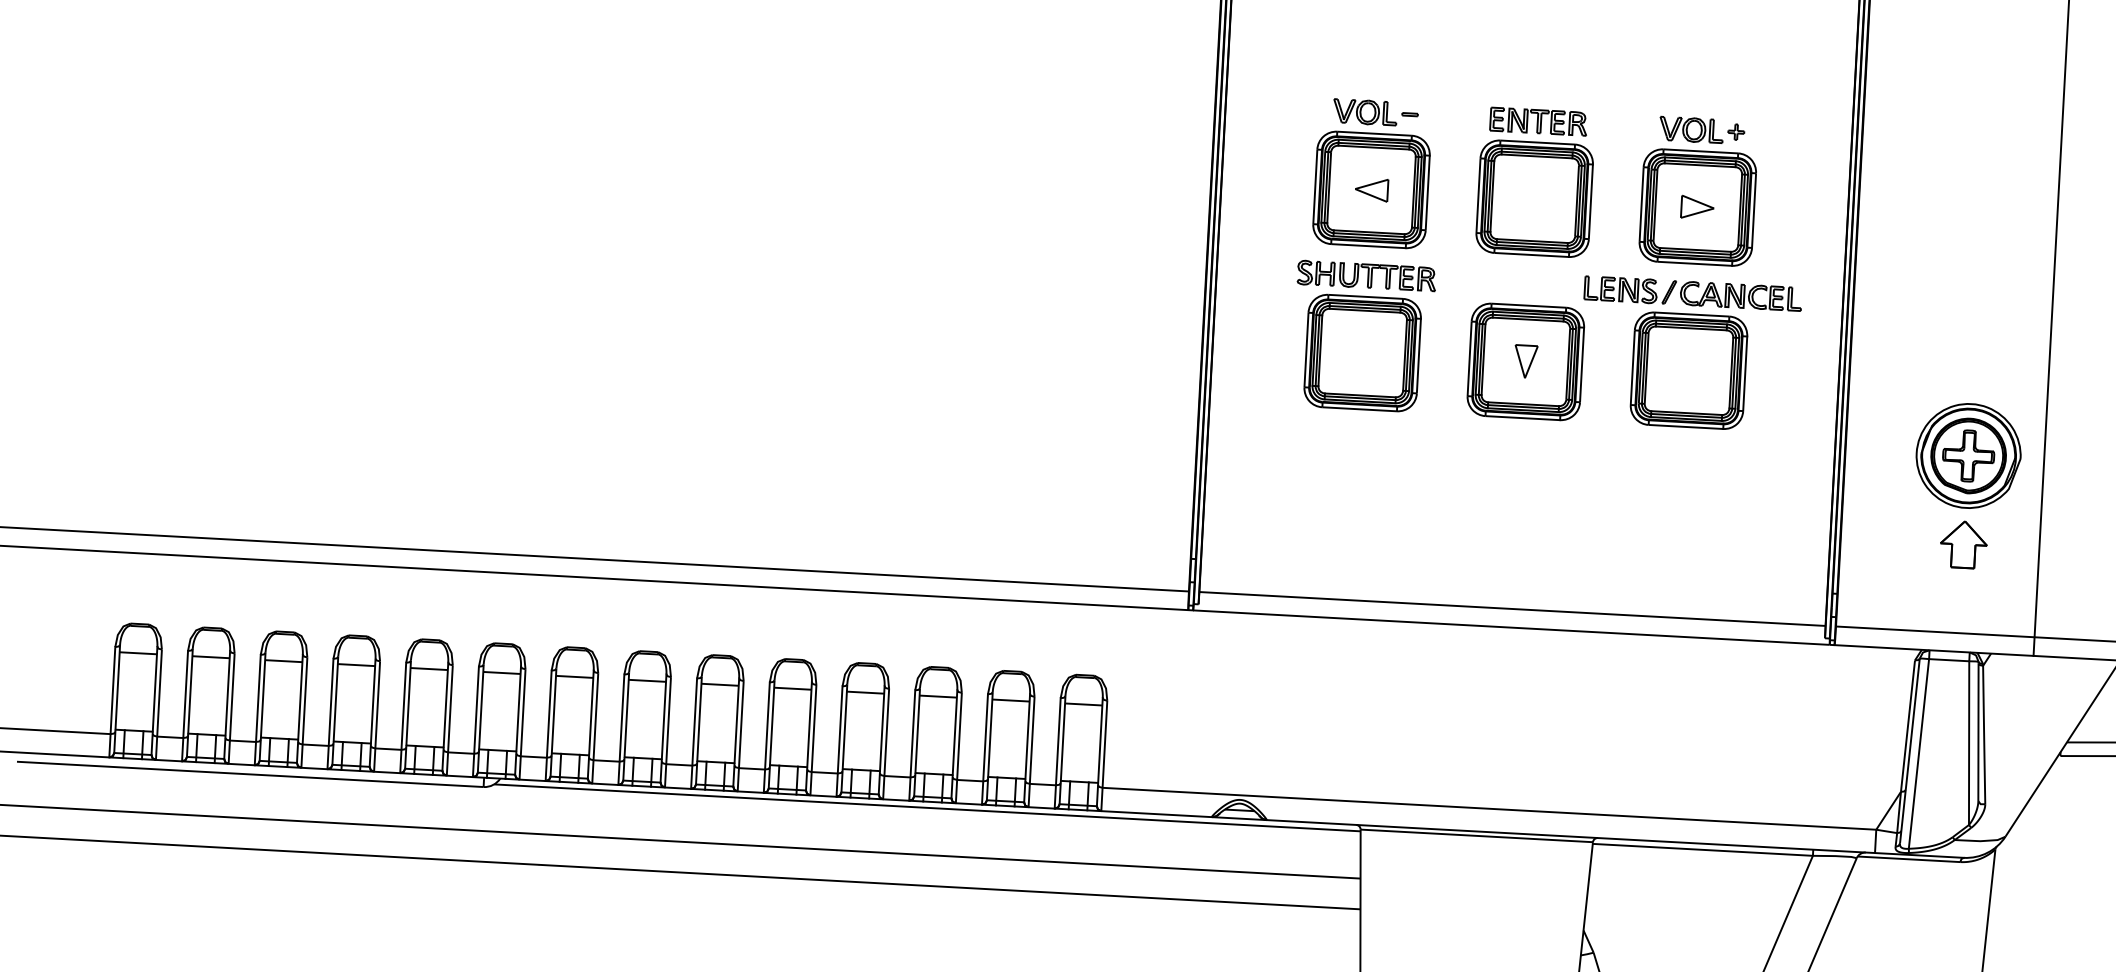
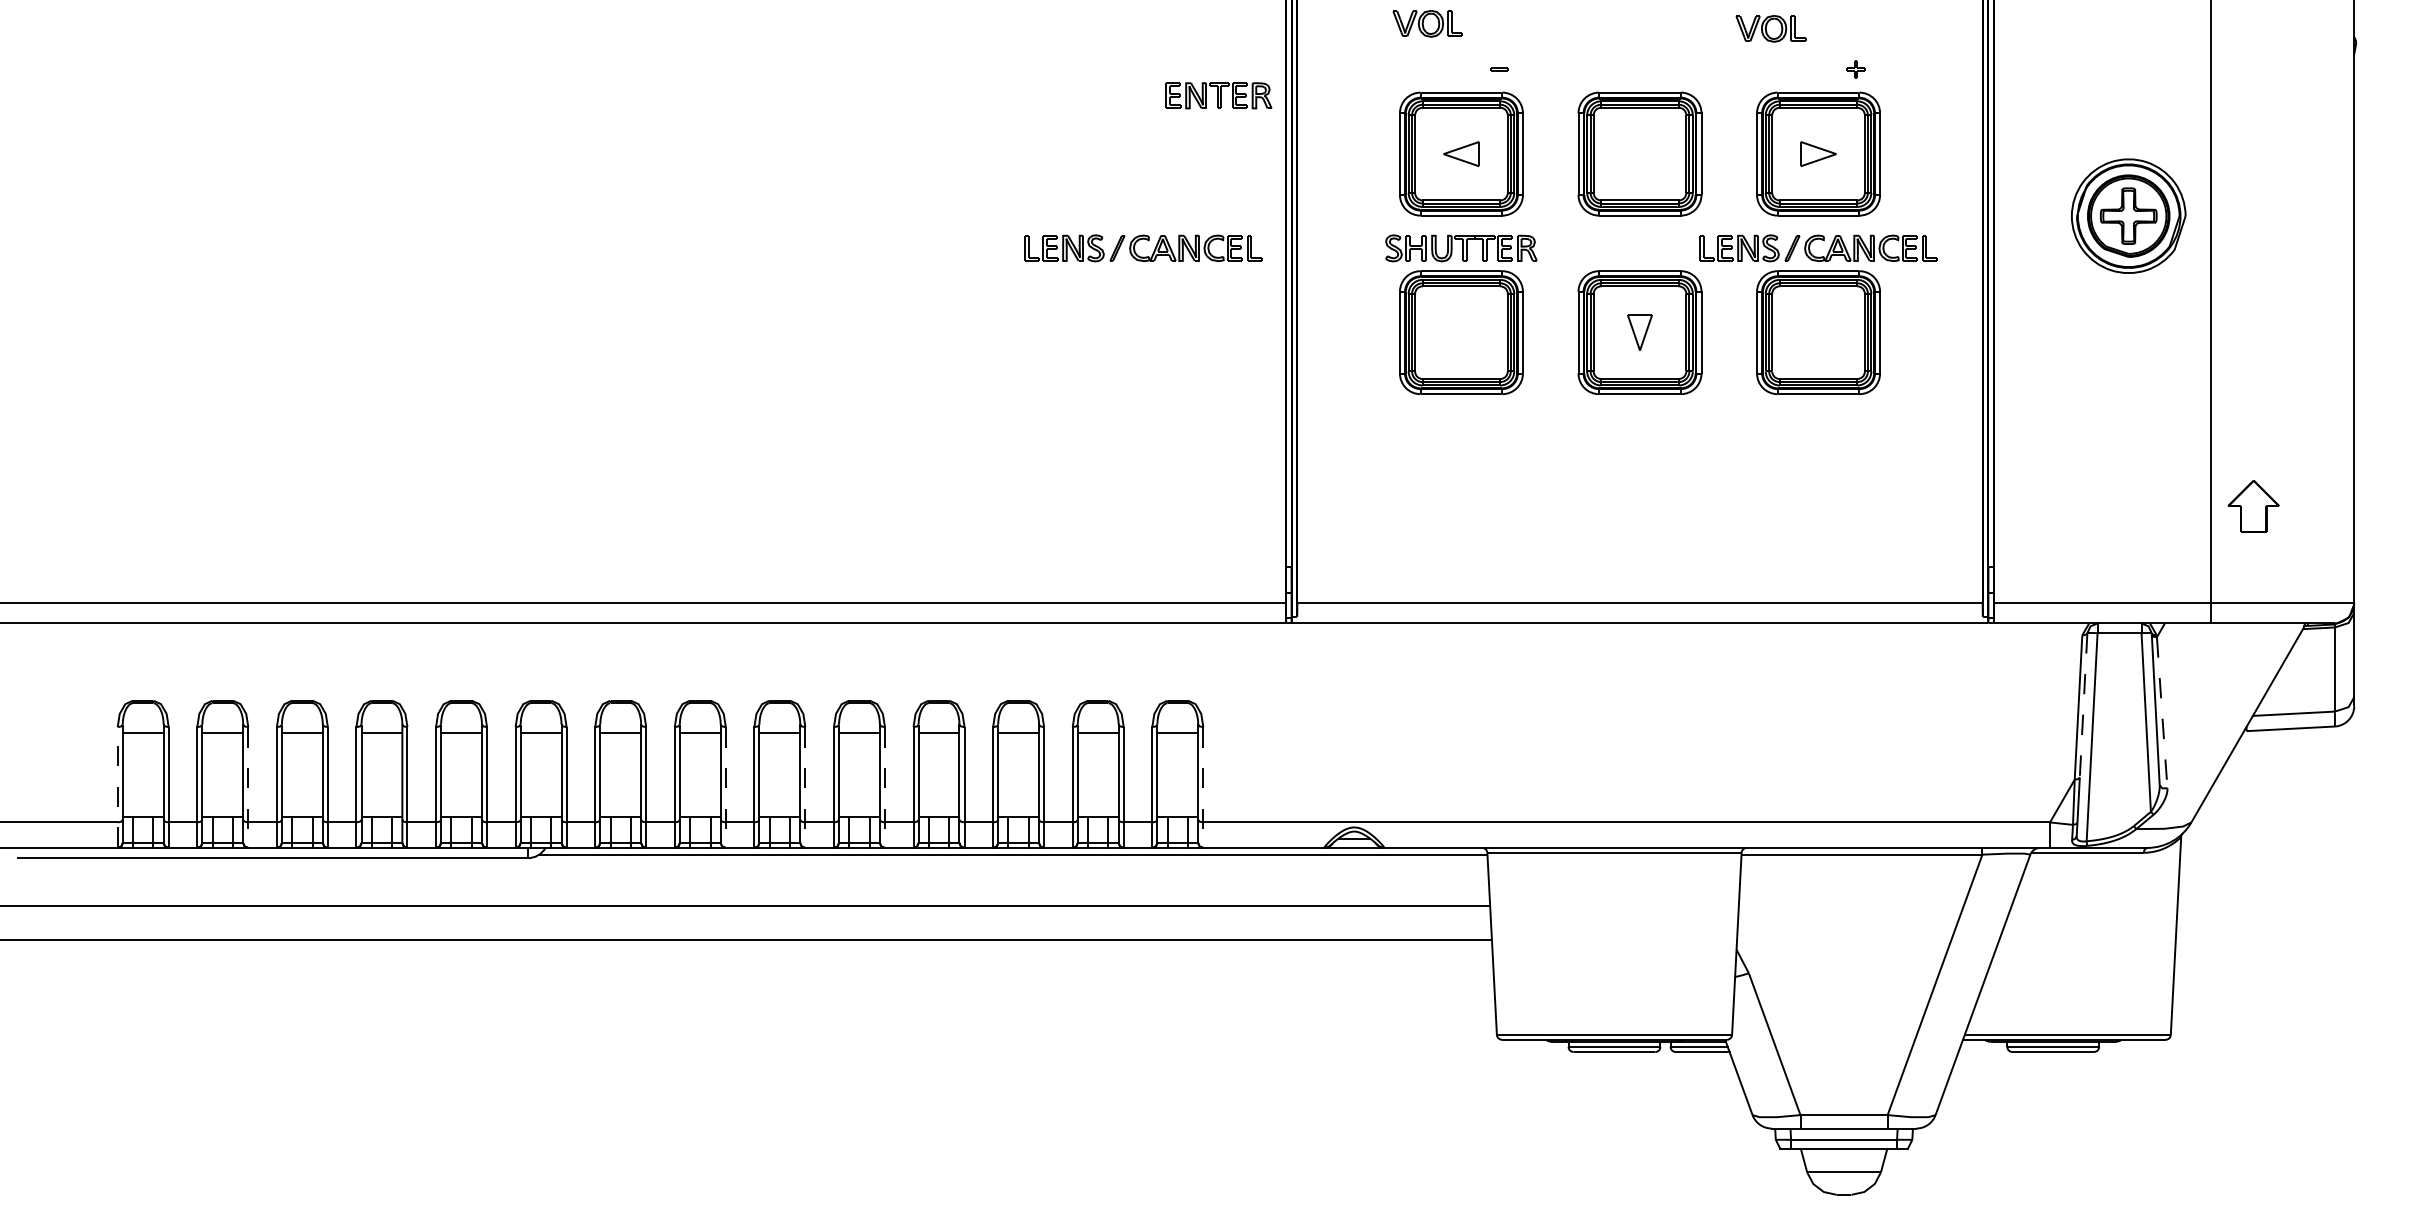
part: (1364, 112) -> (1427, 23), moved
part: (1538, 121) -> (1218, 95), moved
part: (1691, 129) -> (1770, 28), moved
part: (1068, 260) -> (1135, 249), added
part: (1968, 455) -> (2128, 215), moved
part: (1963, 544) -> (2253, 506), moved
line: (112, 702) -> (117, 787), solid -> dashed
line: (231, 709) -> (248, 788), solid -> dashed
line: (1912, 724) -> (2083, 705), solid -> dashed
line: (667, 733) -> (725, 788), solid -> dashed
line: (1984, 735) -> (2162, 713), solid -> dashed
line: (740, 737) -> (805, 788), solid -> dashed
line: (812, 741) -> (884, 788), solid -> dashed
line: (1104, 756) -> (1203, 788), solid -> dashed

